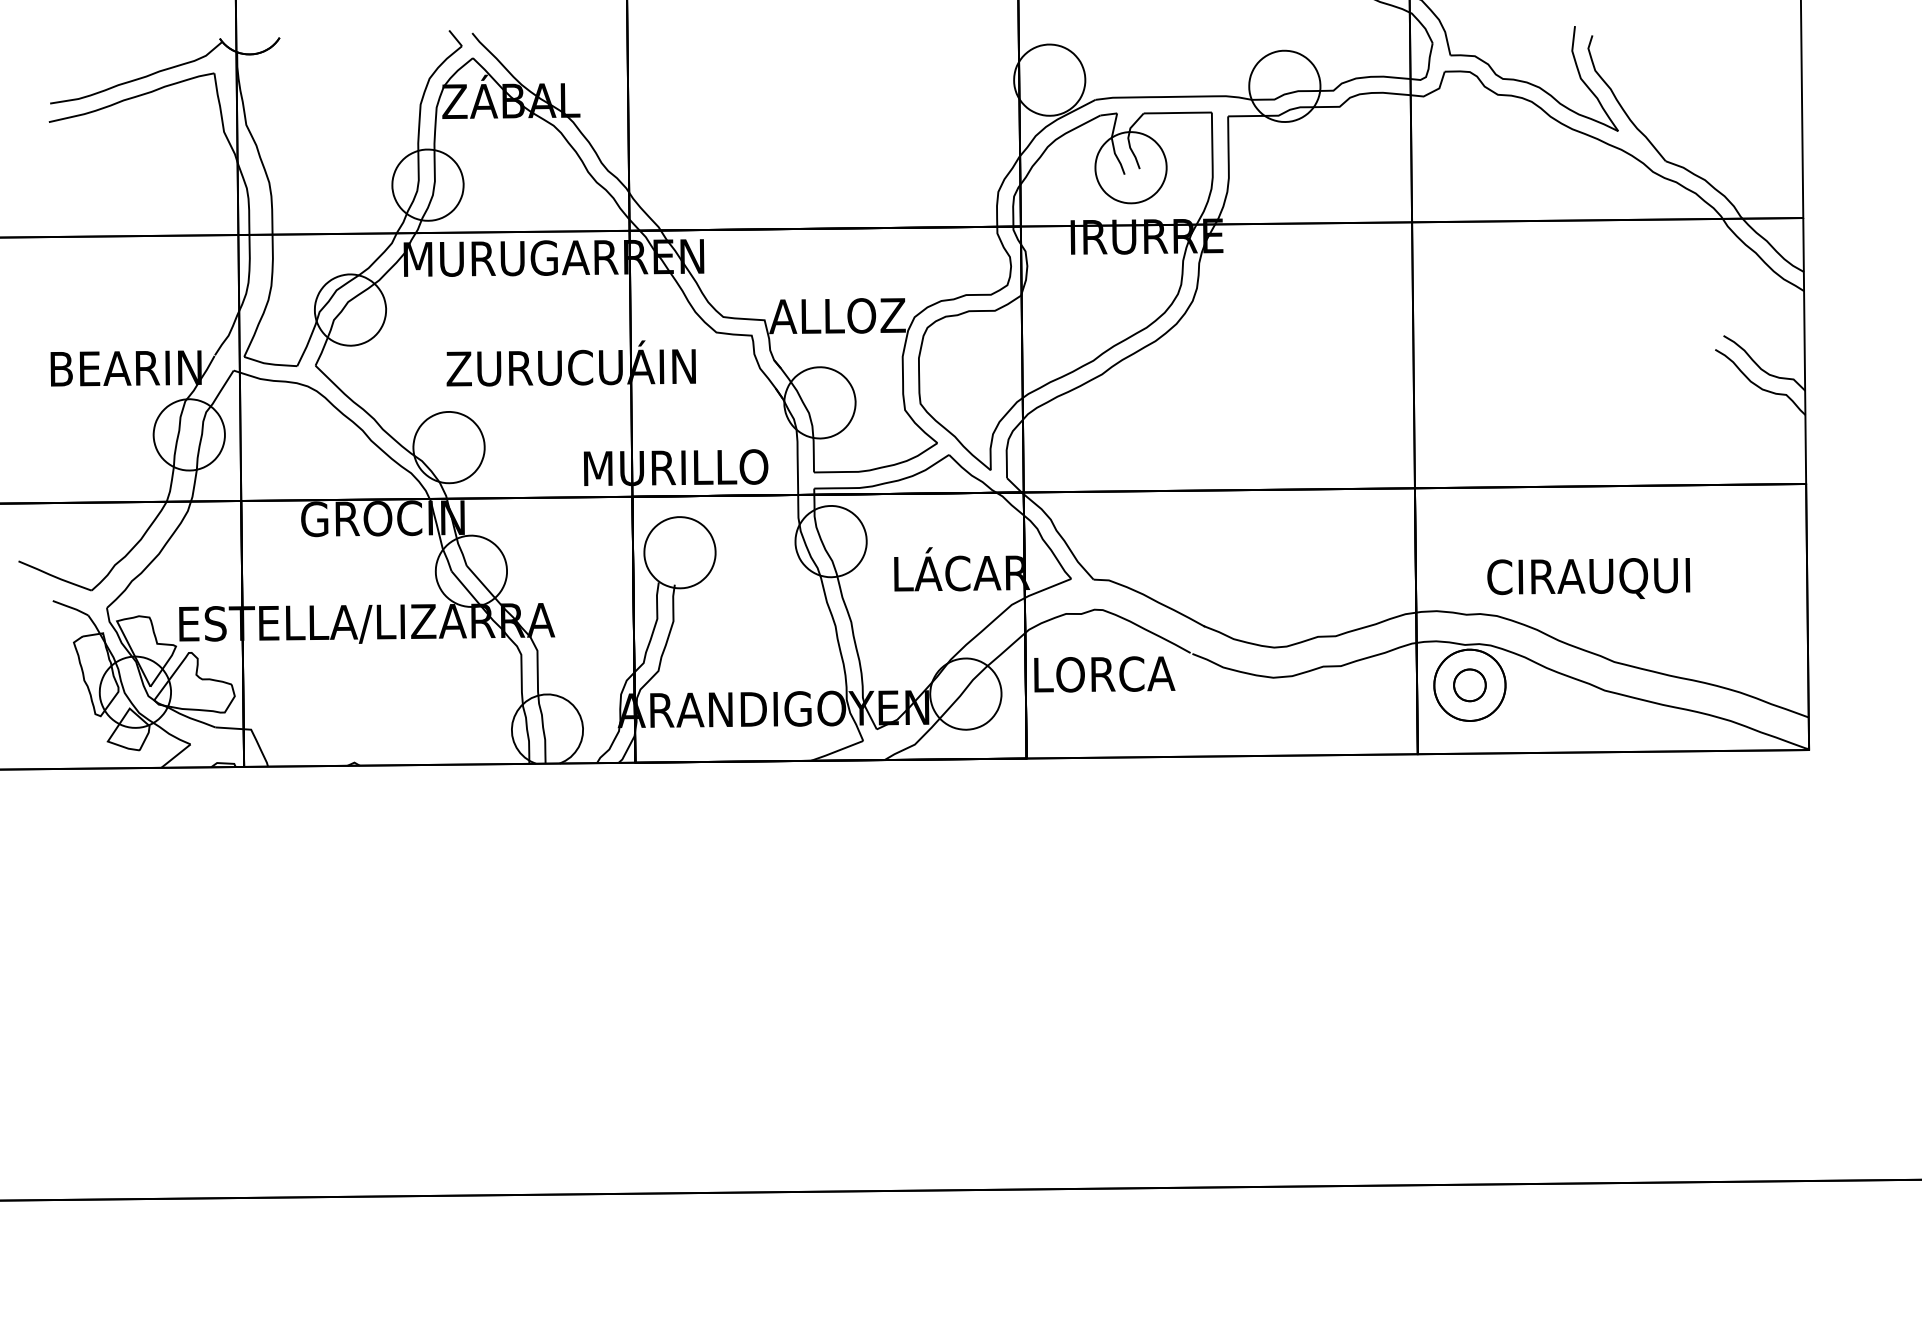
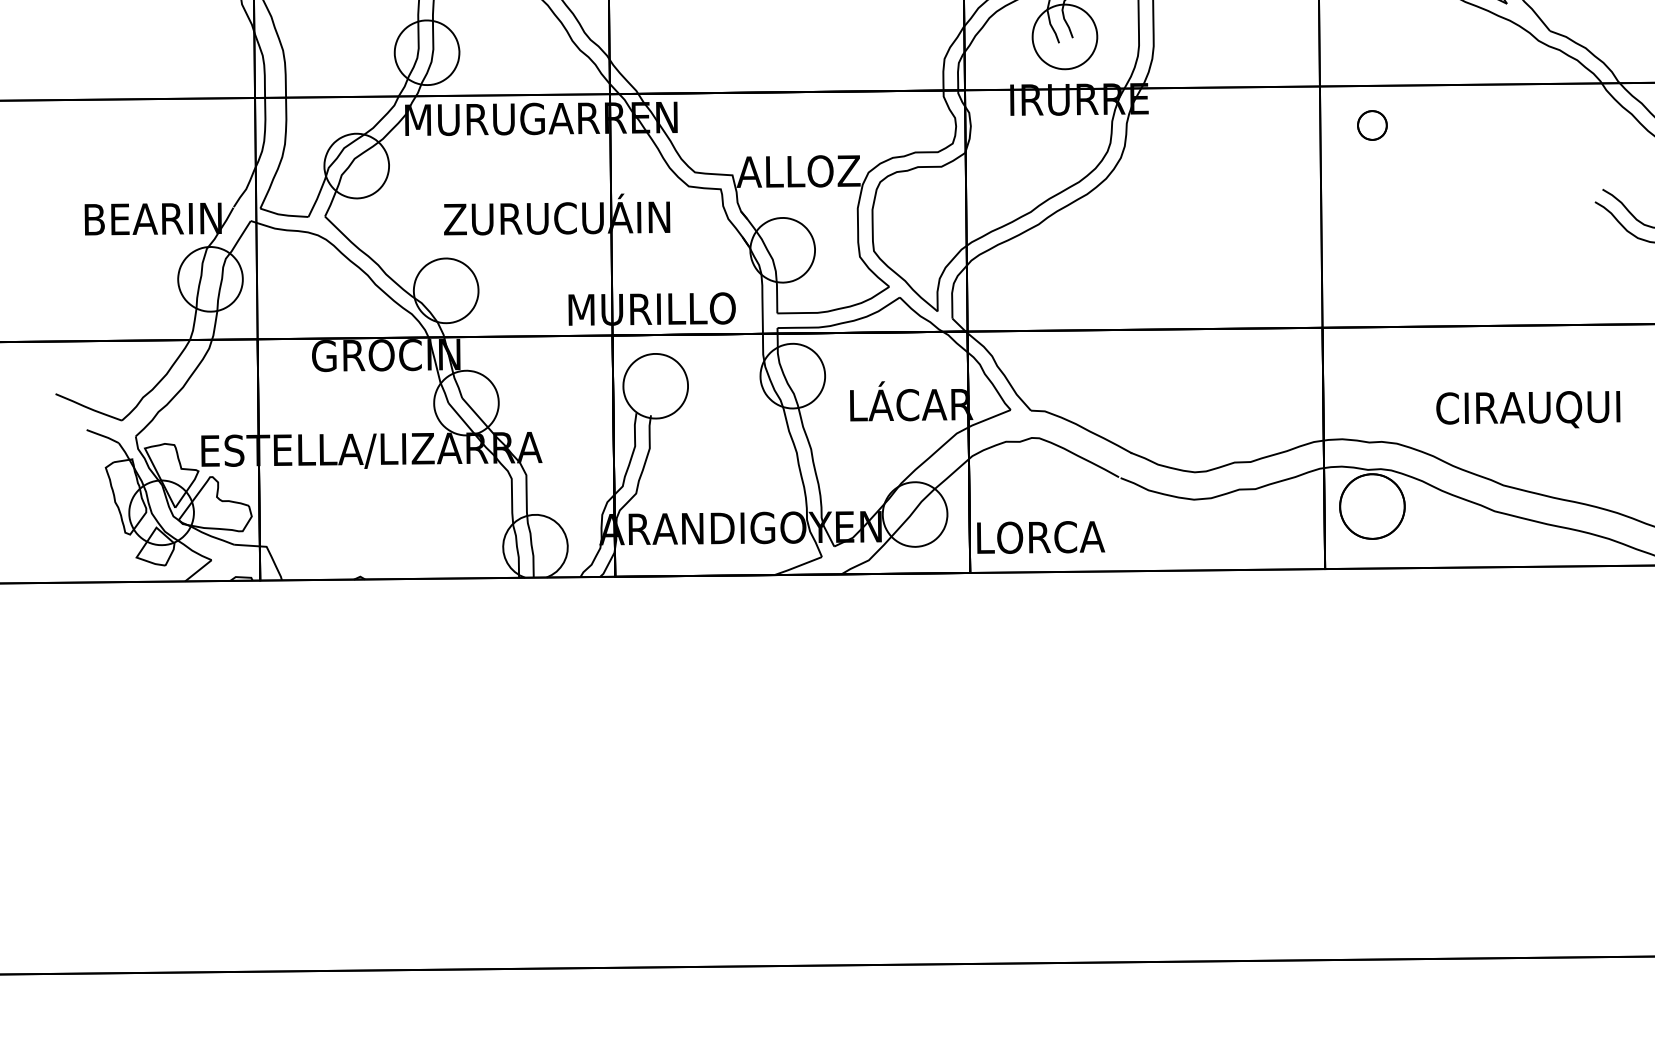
text: (1588, 578) -> (1528, 409), moved
text: (1104, 674) -> (1040, 537), moved
part: (1469, 685) -> (1372, 125), moved

